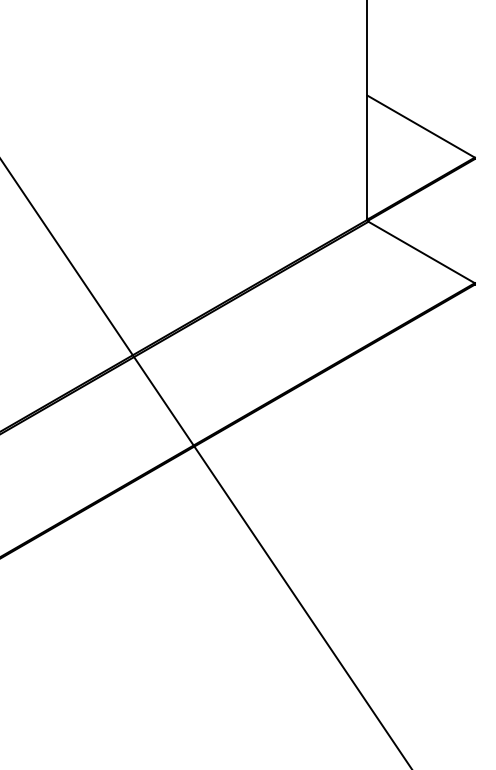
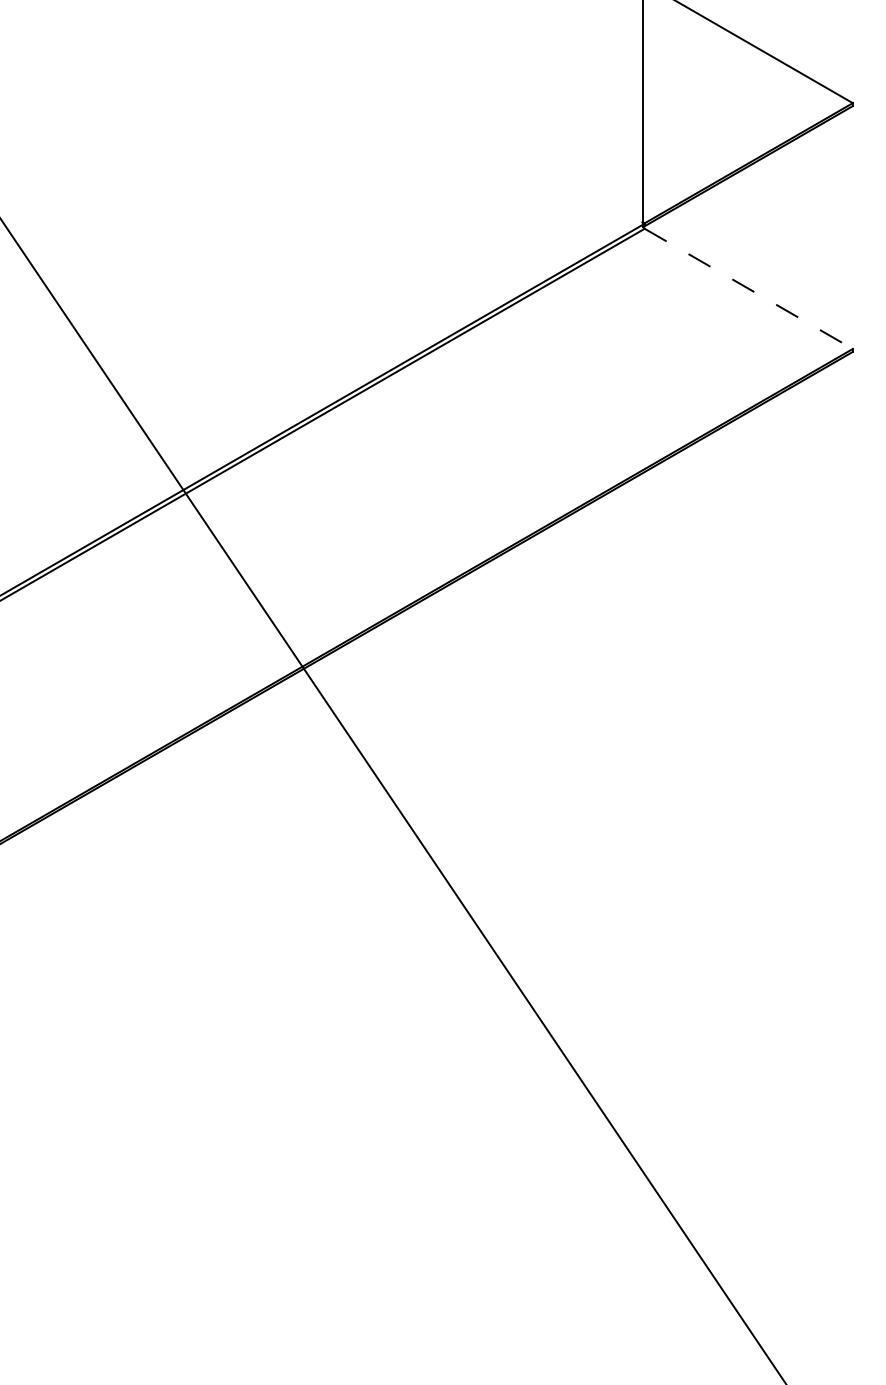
line: (422, 252) -> (750, 288), solid -> dashed

